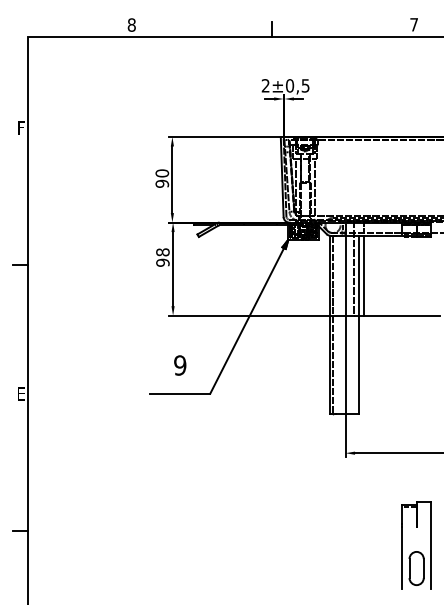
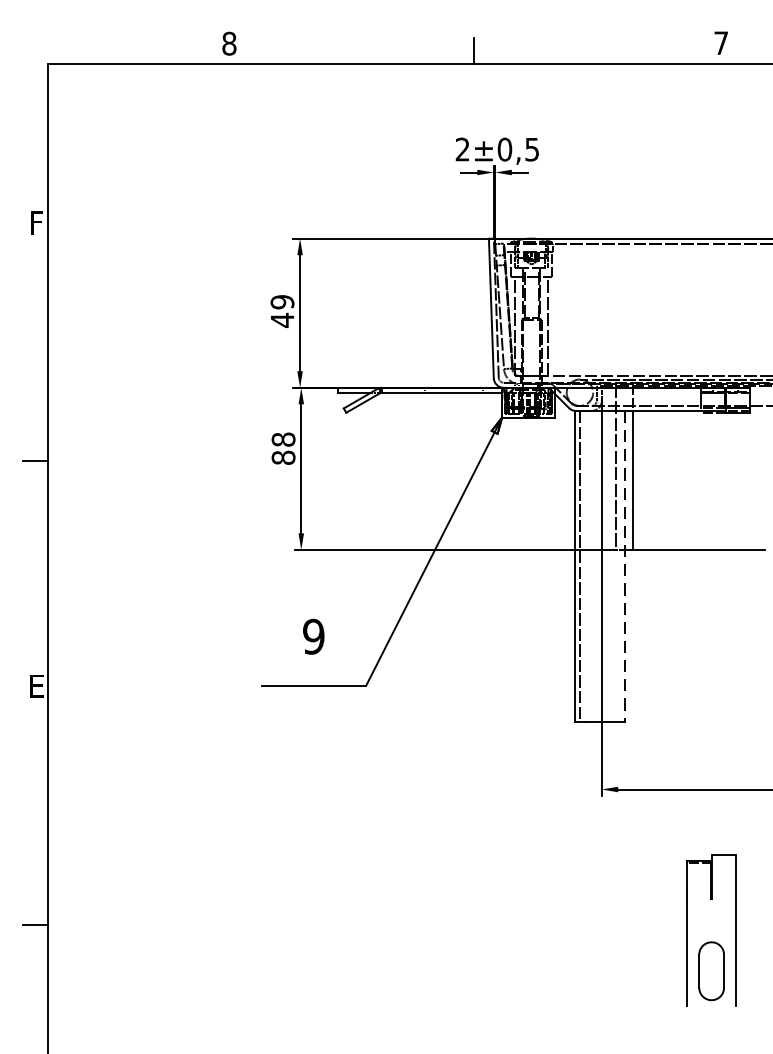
text: (162, 178) -> (282, 310), 90 -> 49
text: (162, 262) -> (282, 457), 98 -> 88
line: (358, 325) -> (624, 567), solid -> dashed
part: (416, 545) -> (711, 931), moved

